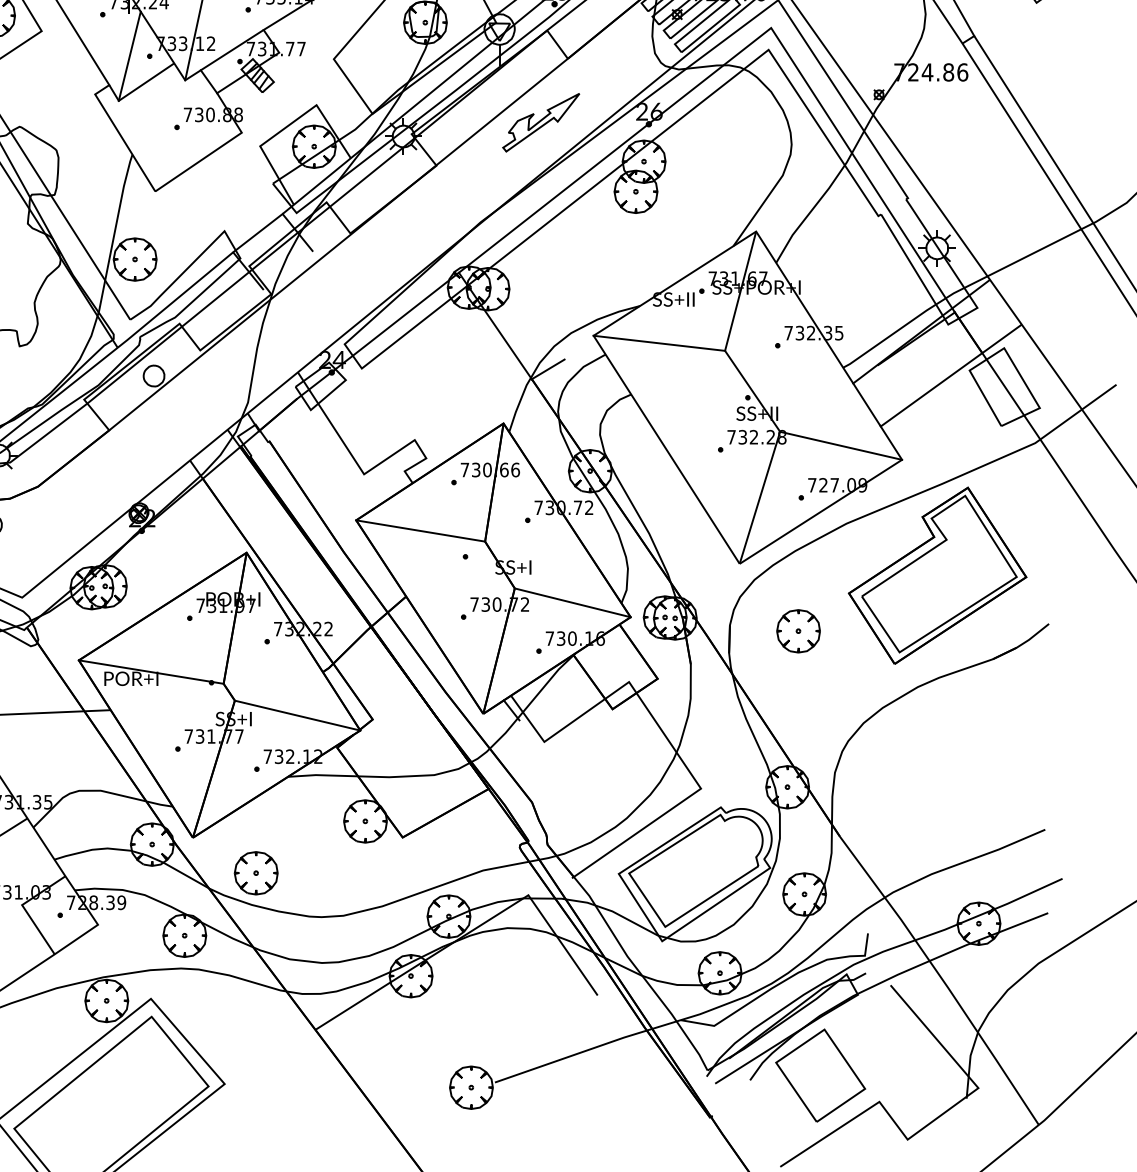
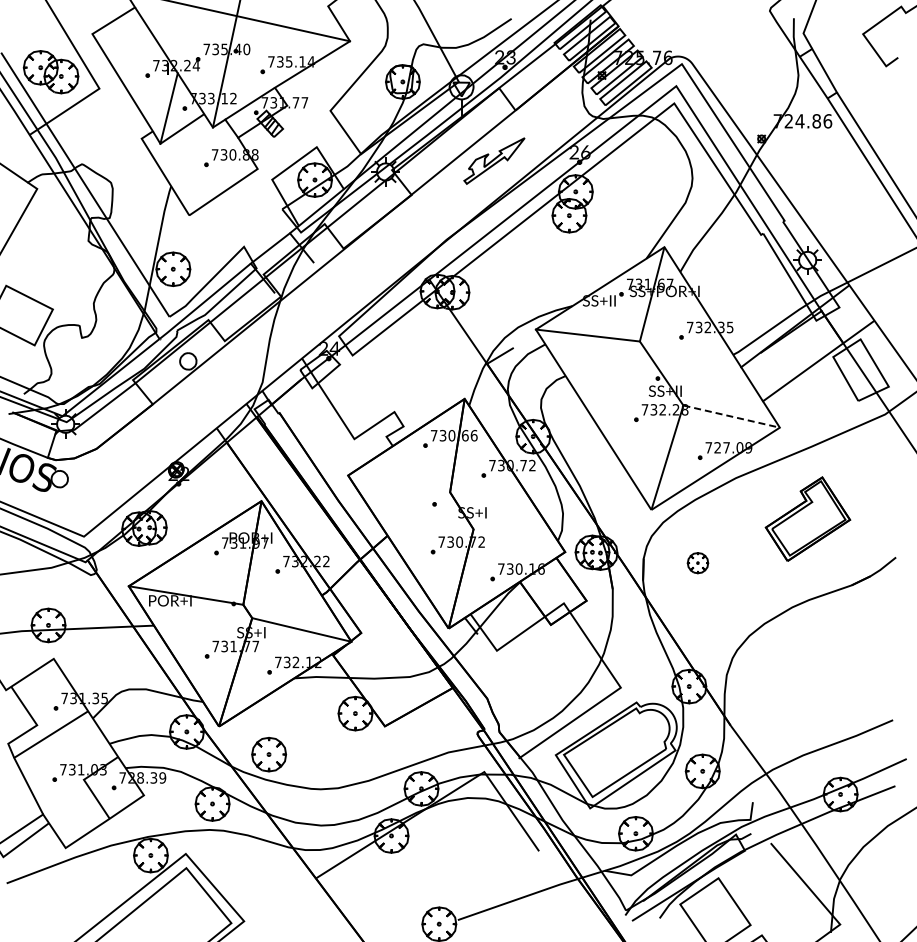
line: (842, 445) -> (732, 416), solid -> dashed
line: (421, 530) -> (399, 483), removed
part: (937, 574) -> (807, 518), size x0.6
line: (572, 602) -> (519, 540), removed
part: (797, 630) -> (697, 562), size x0.6

